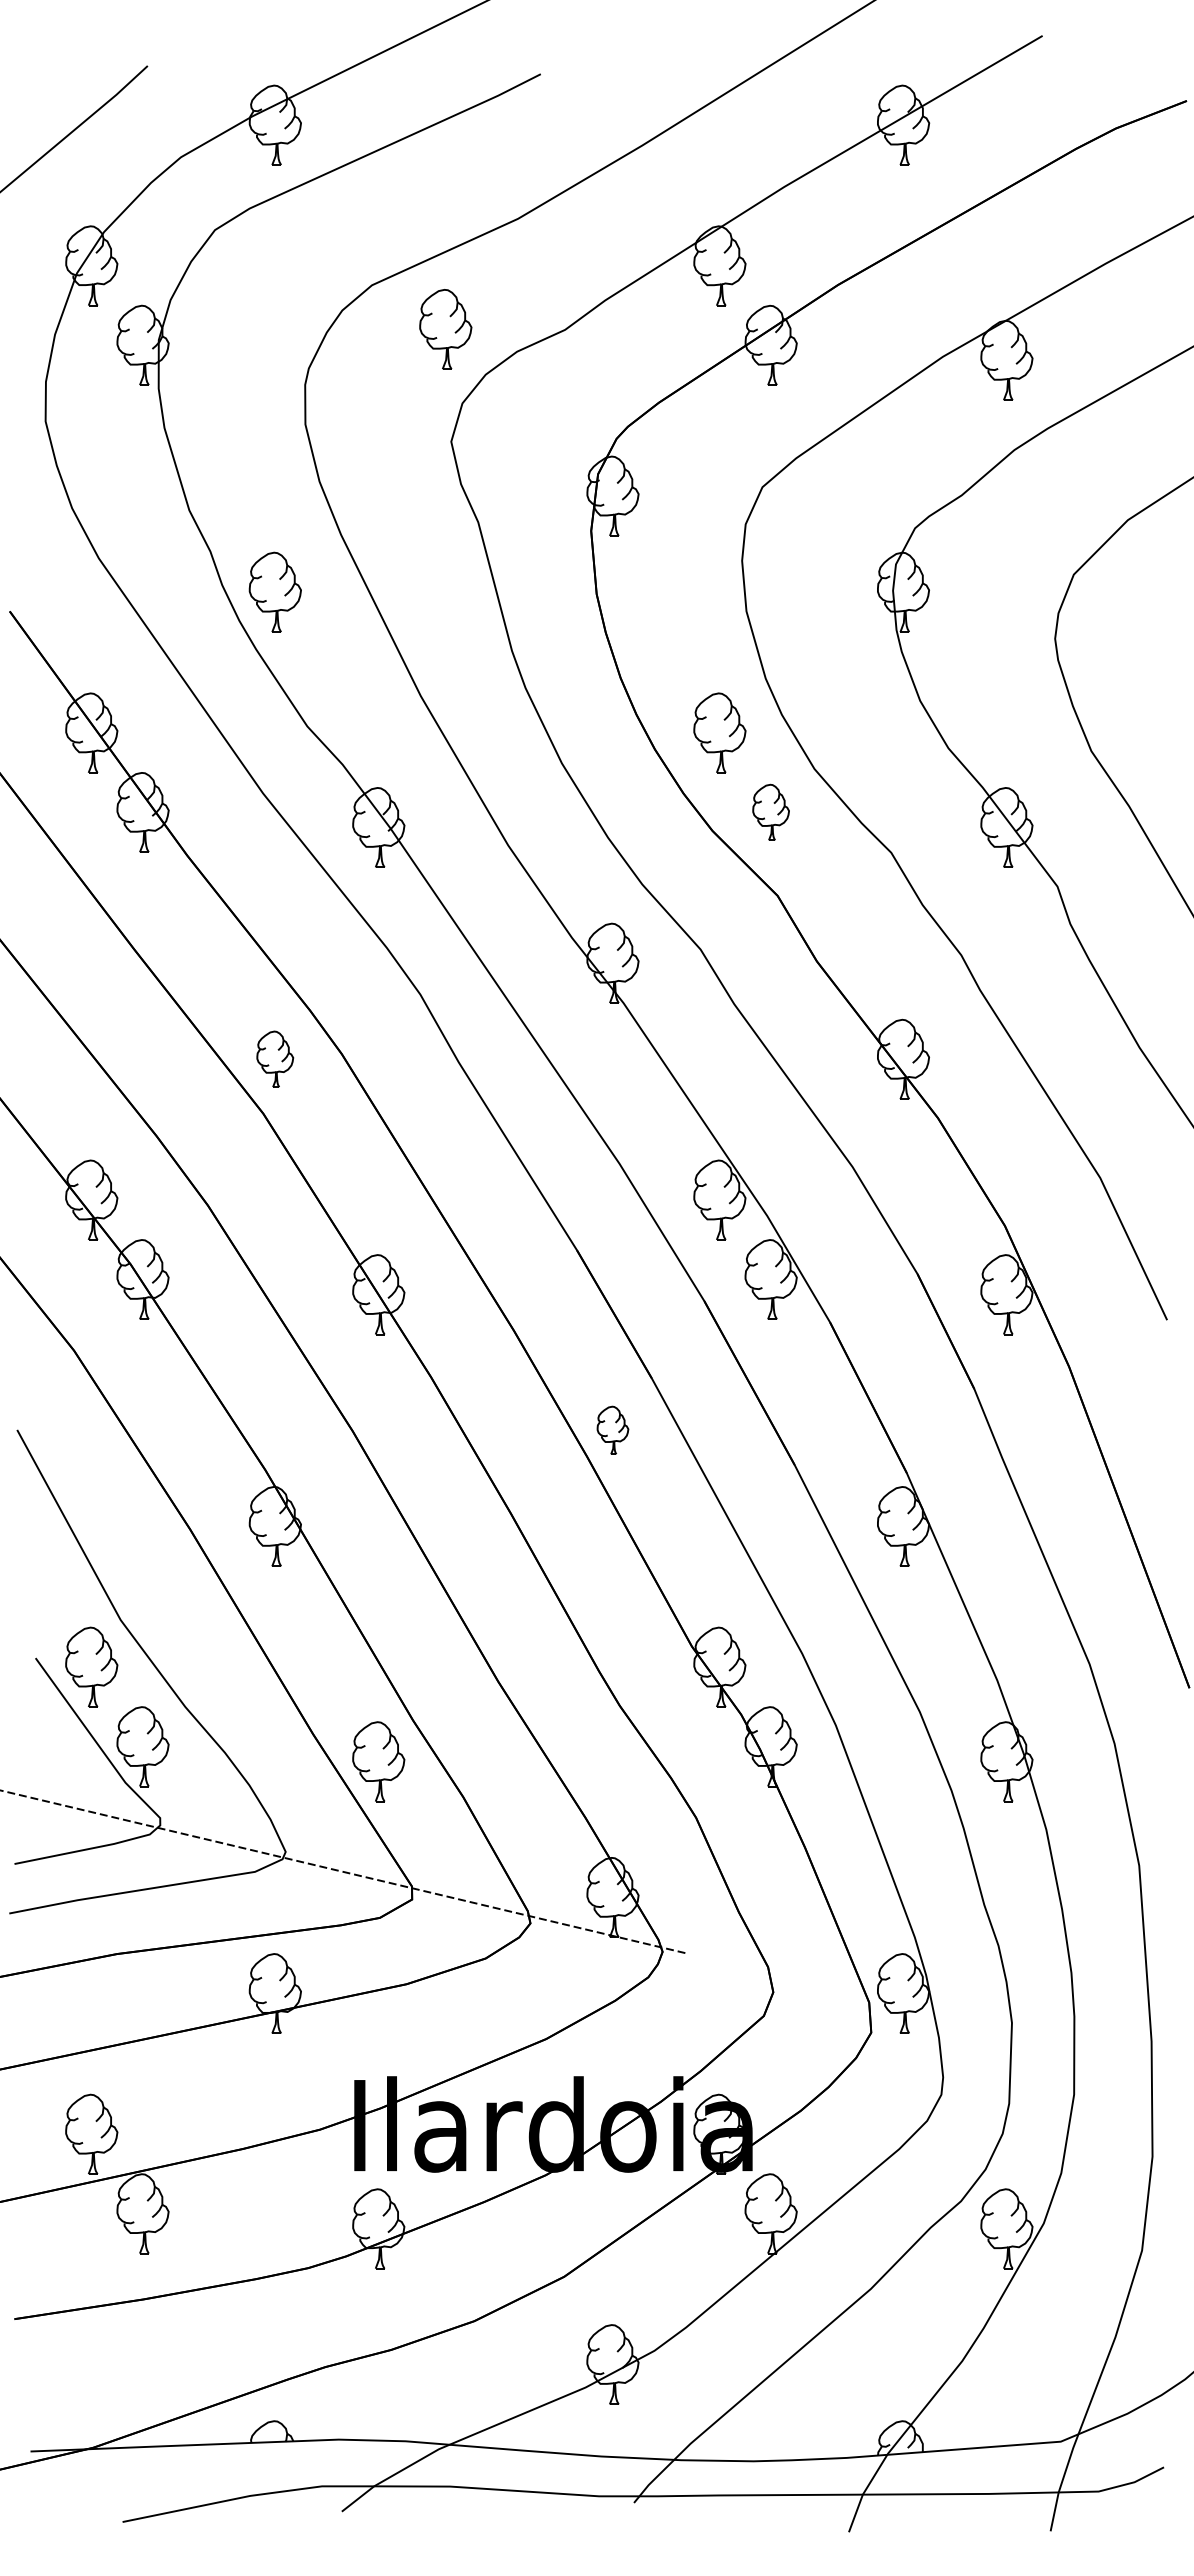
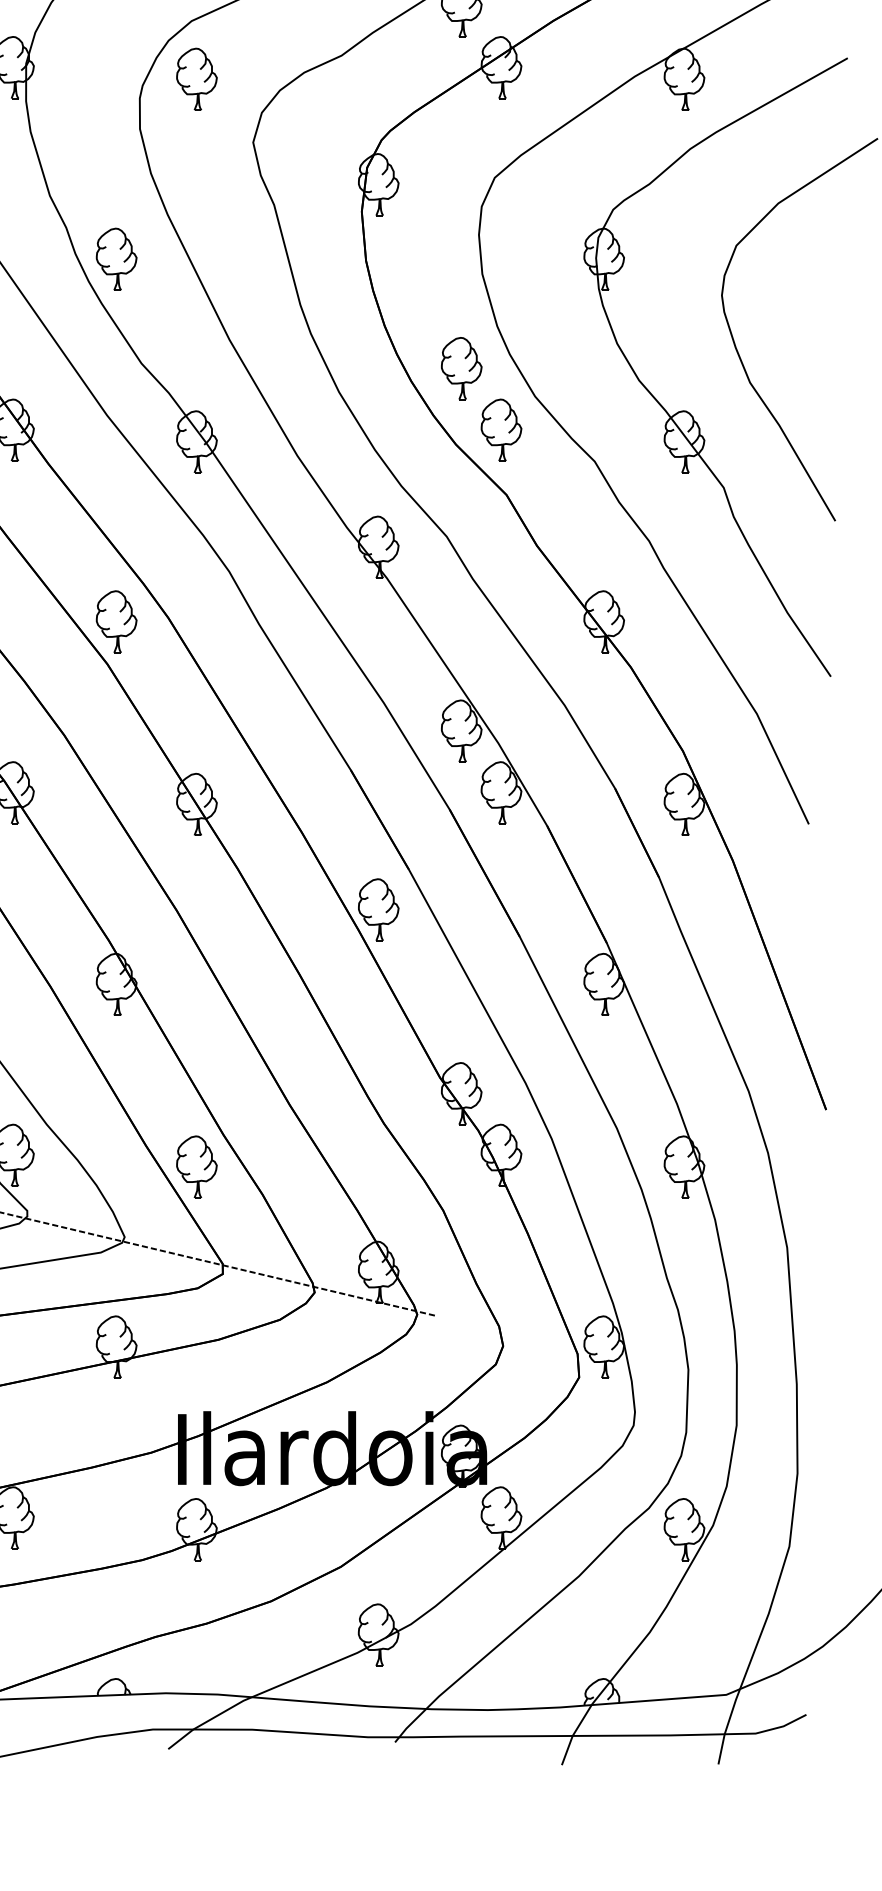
part: (445, 329) -> (196, 79), moved
part: (770, 812) -> (501, 430), size x1.43
part: (274, 1058) -> (116, 621), size x1.43
part: (612, 1430) -> (378, 909), size x1.67

